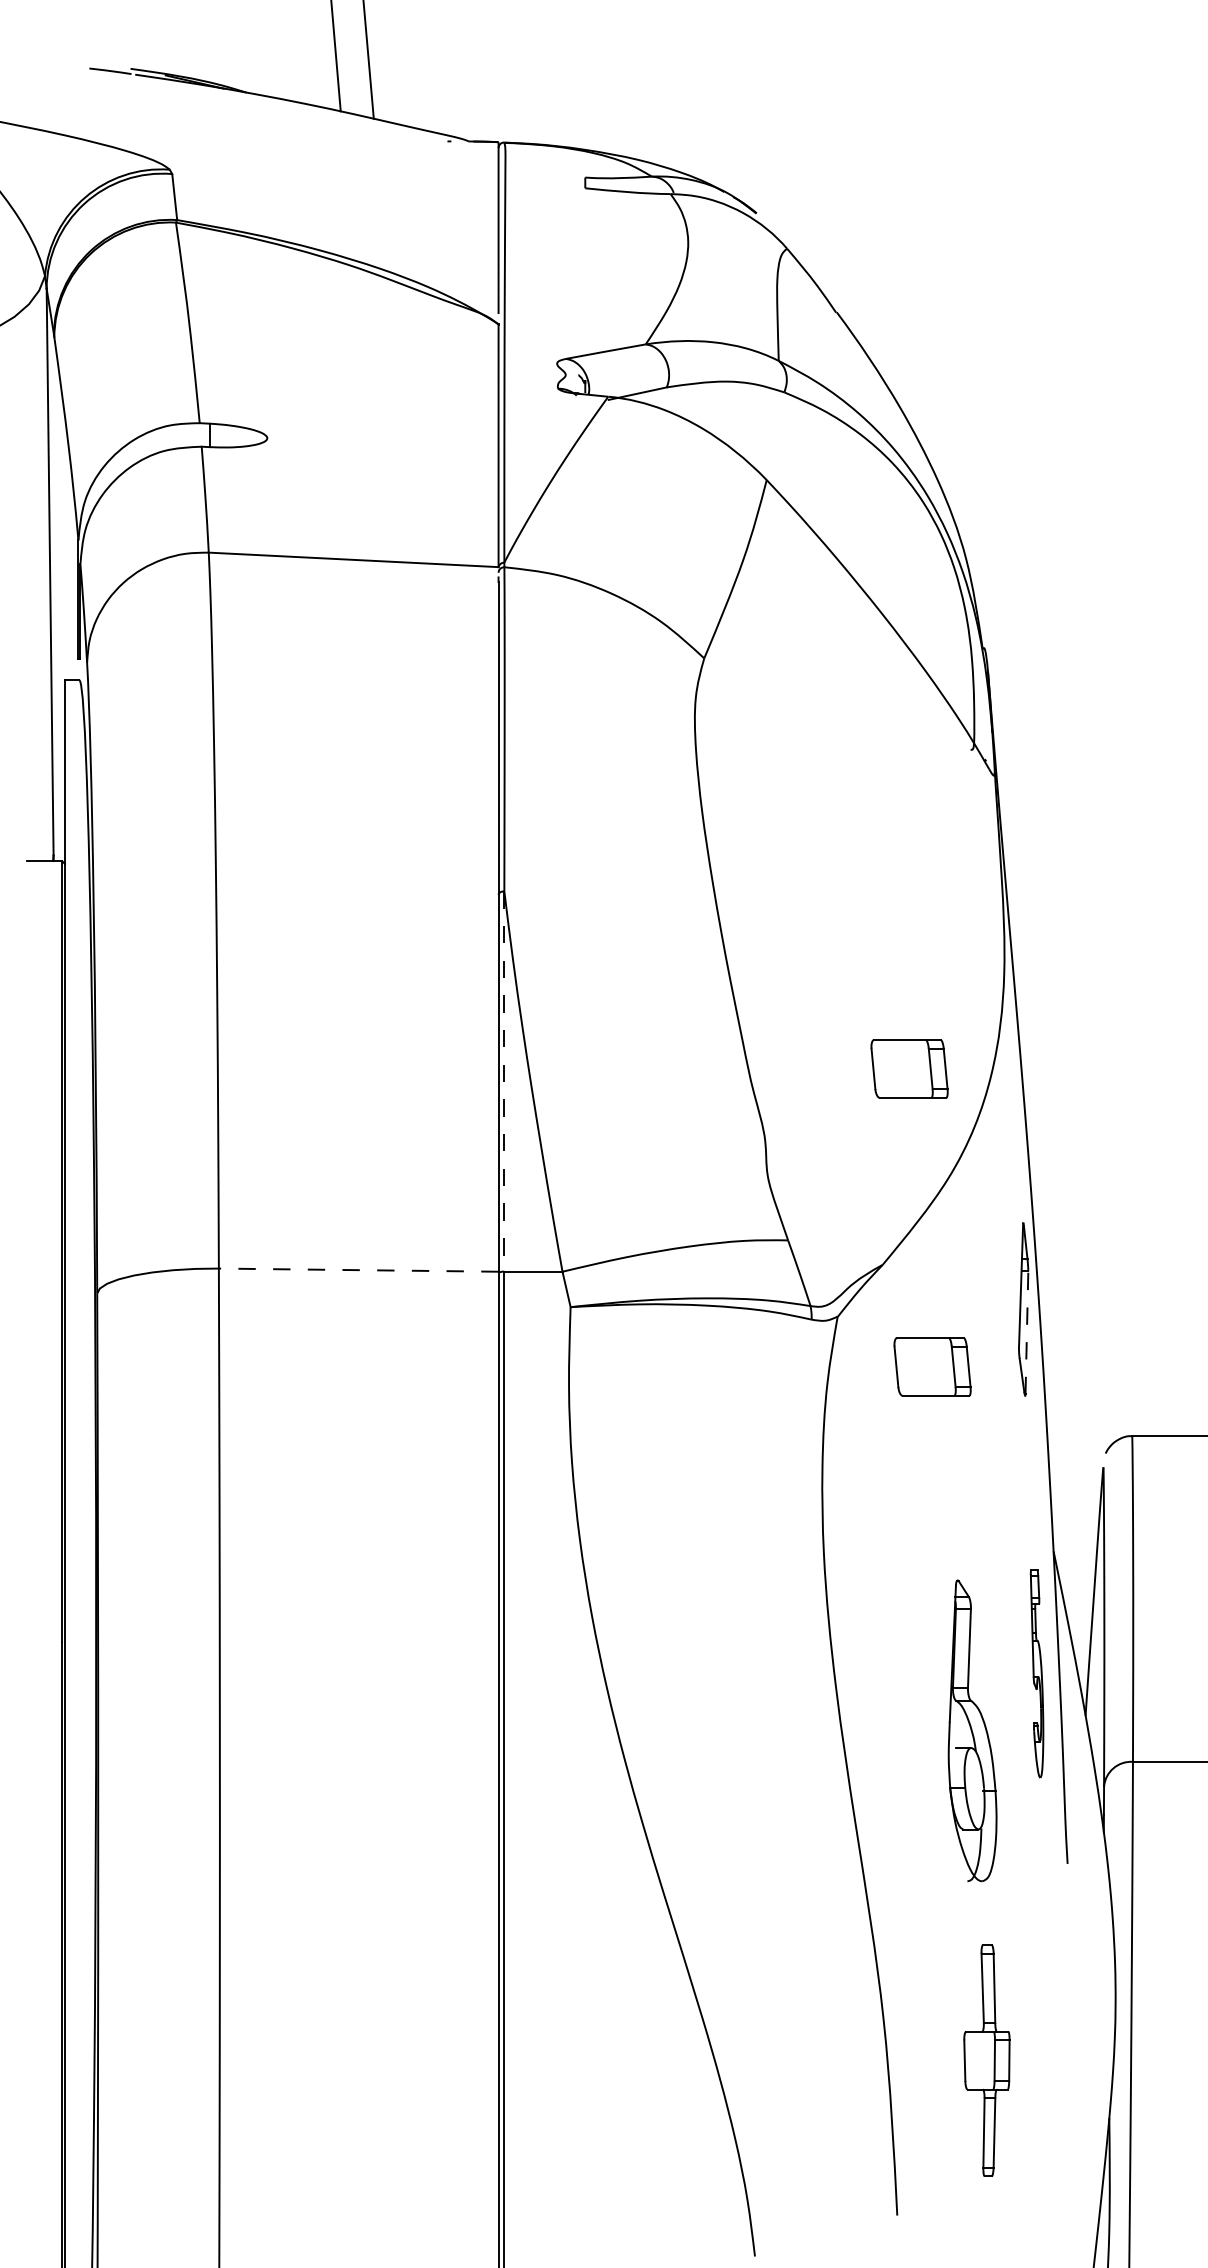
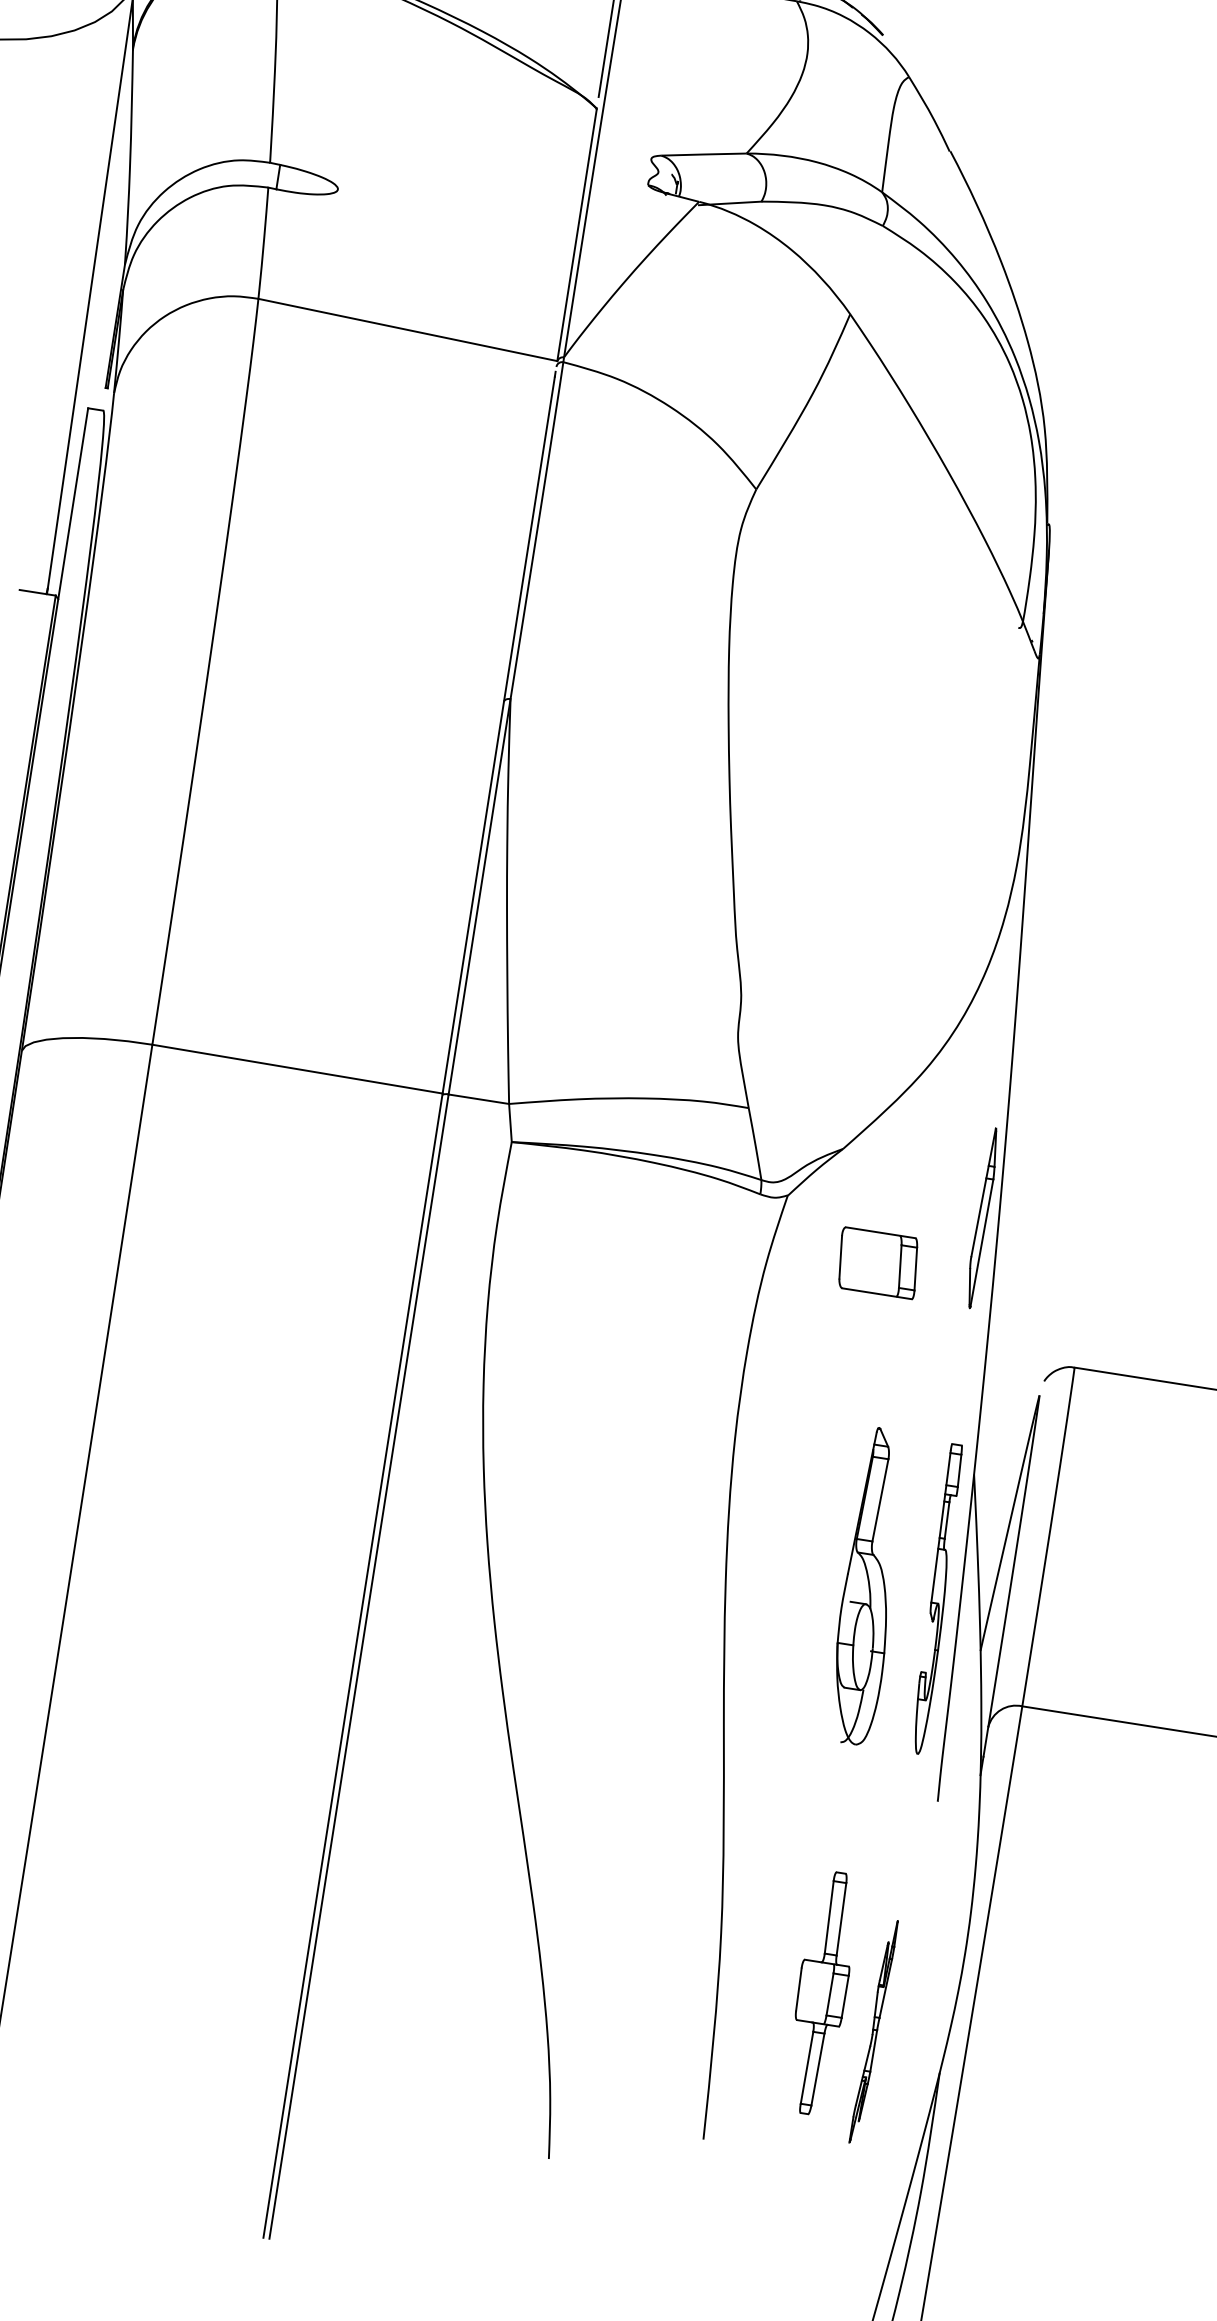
part: (909, 1068) -> (902, 949), removed
line: (504, 1082) -> (479, 897), dashed -> solid
line: (358, 1270) -> (297, 1069), dashed -> solid
line: (1026, 1332) -> (981, 1242), dashed -> solid
part: (1036, 1673) -> (936, 1598), size x1.43
part: (972, 1730) -> (870, 1586), moved
part: (1041, 2088) -> (874, 2030), added

